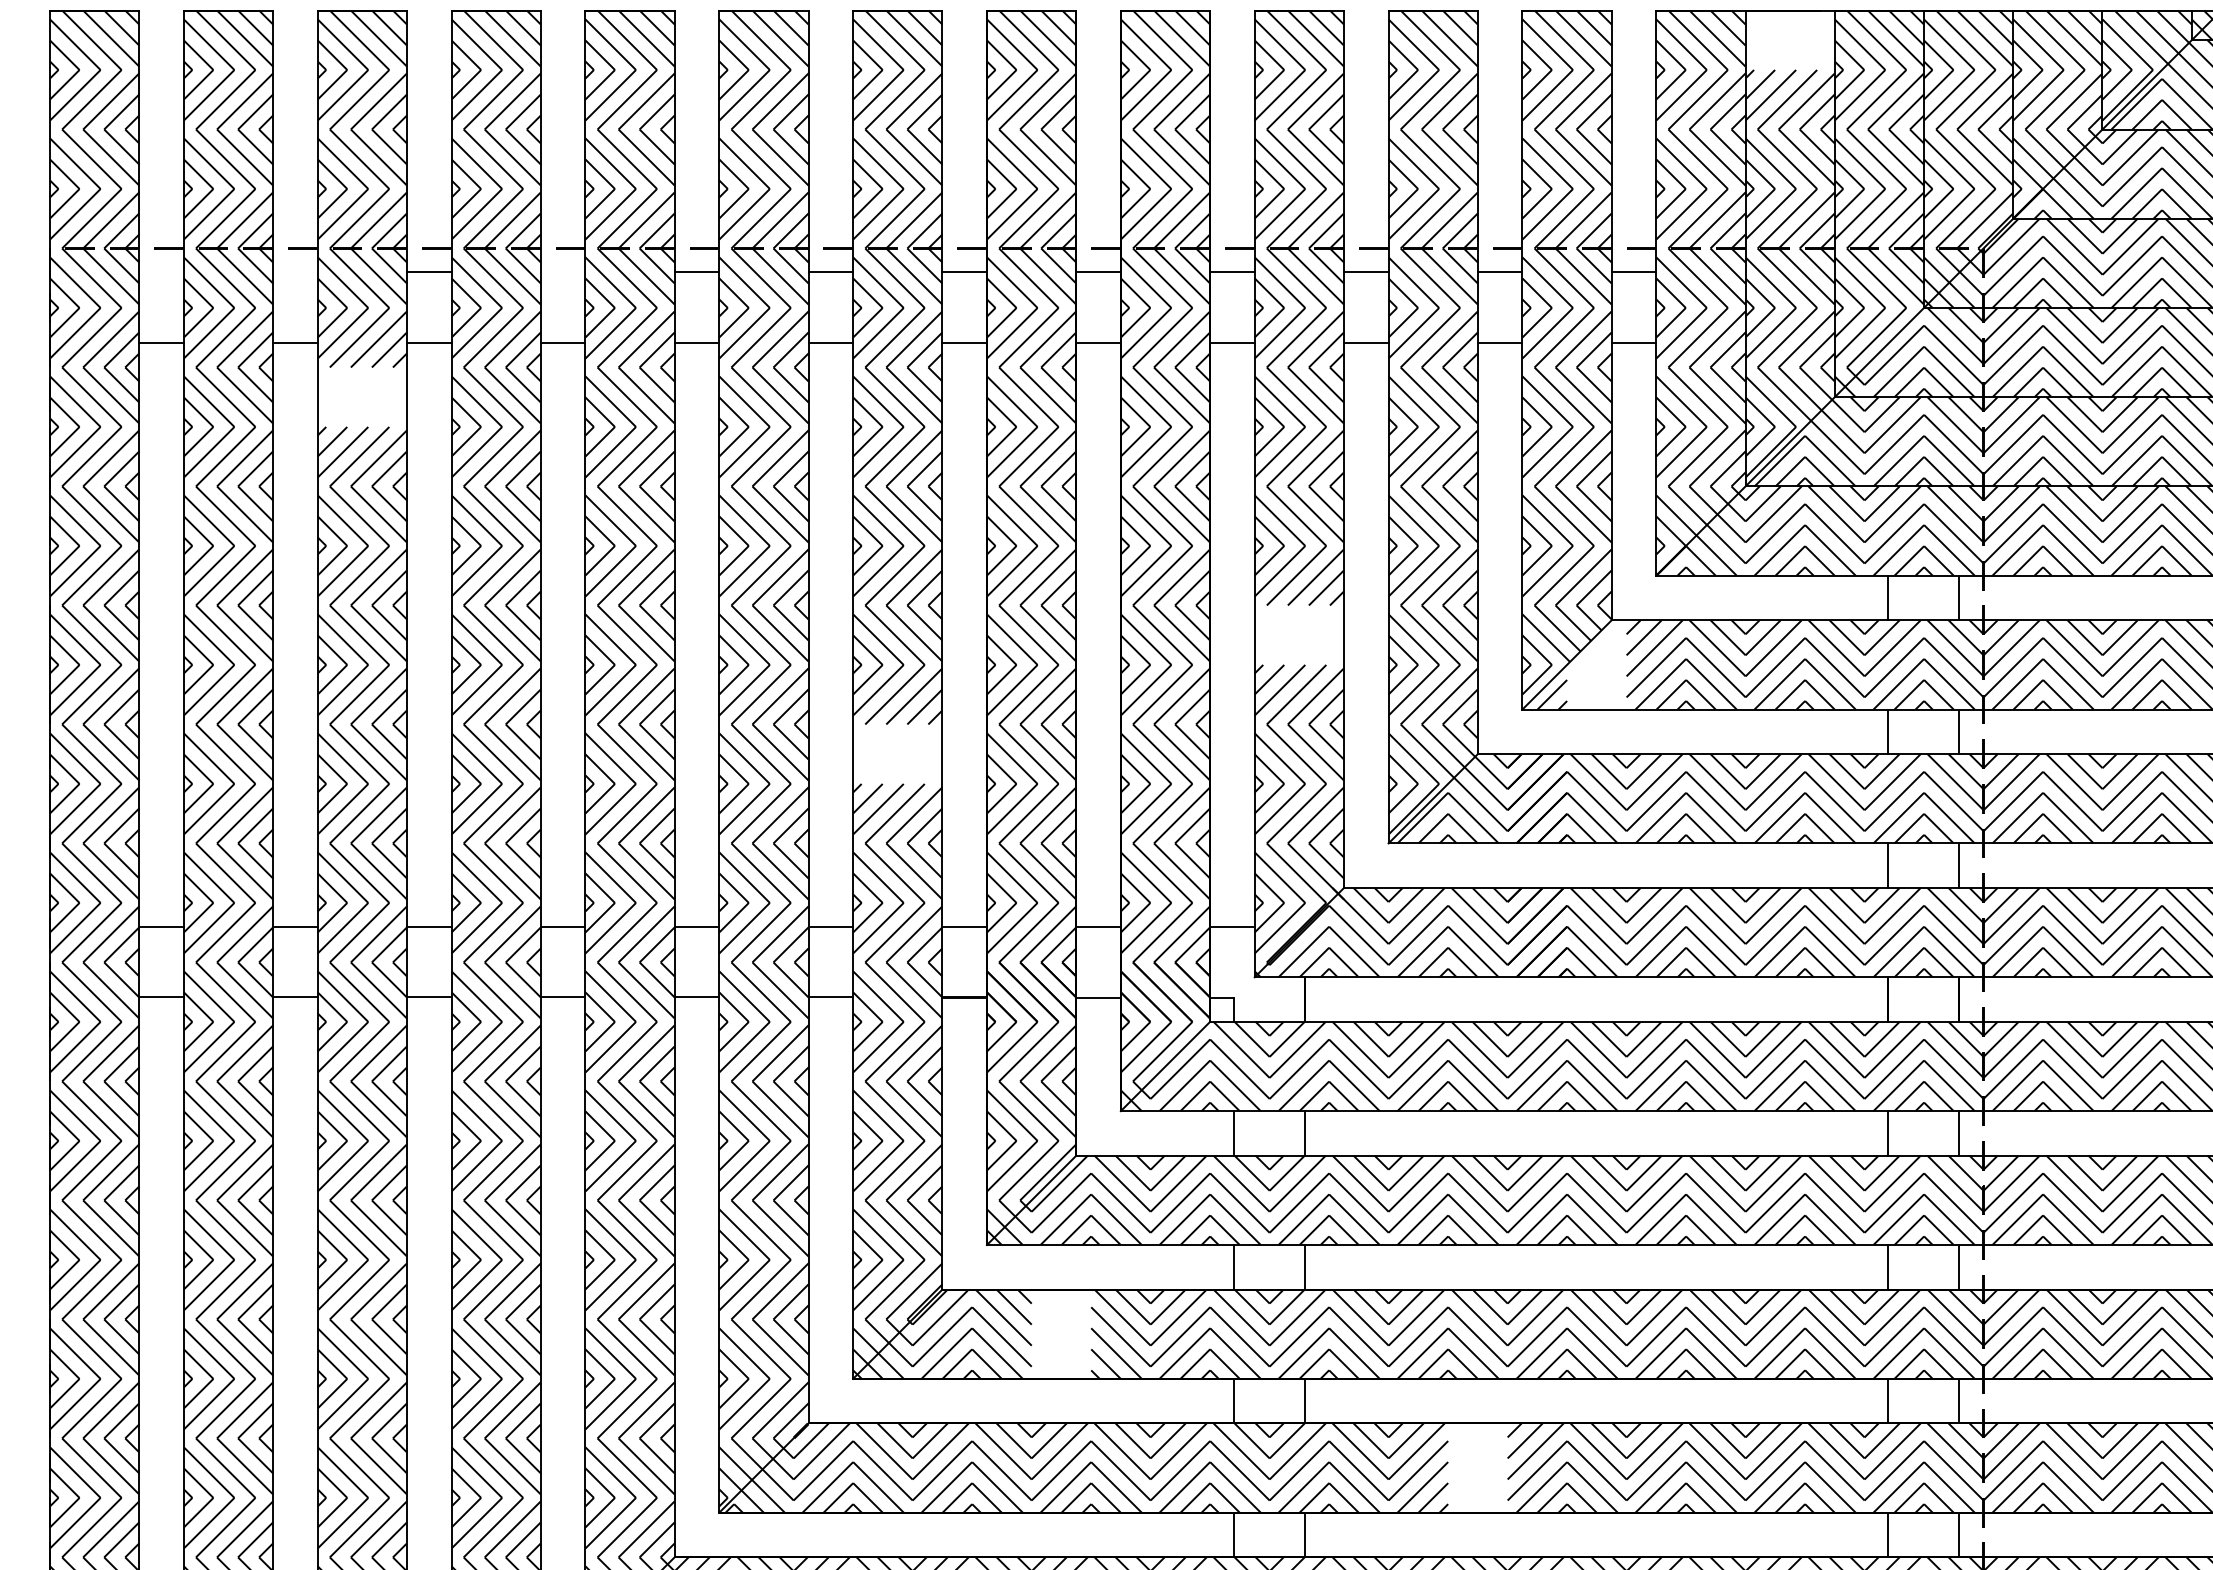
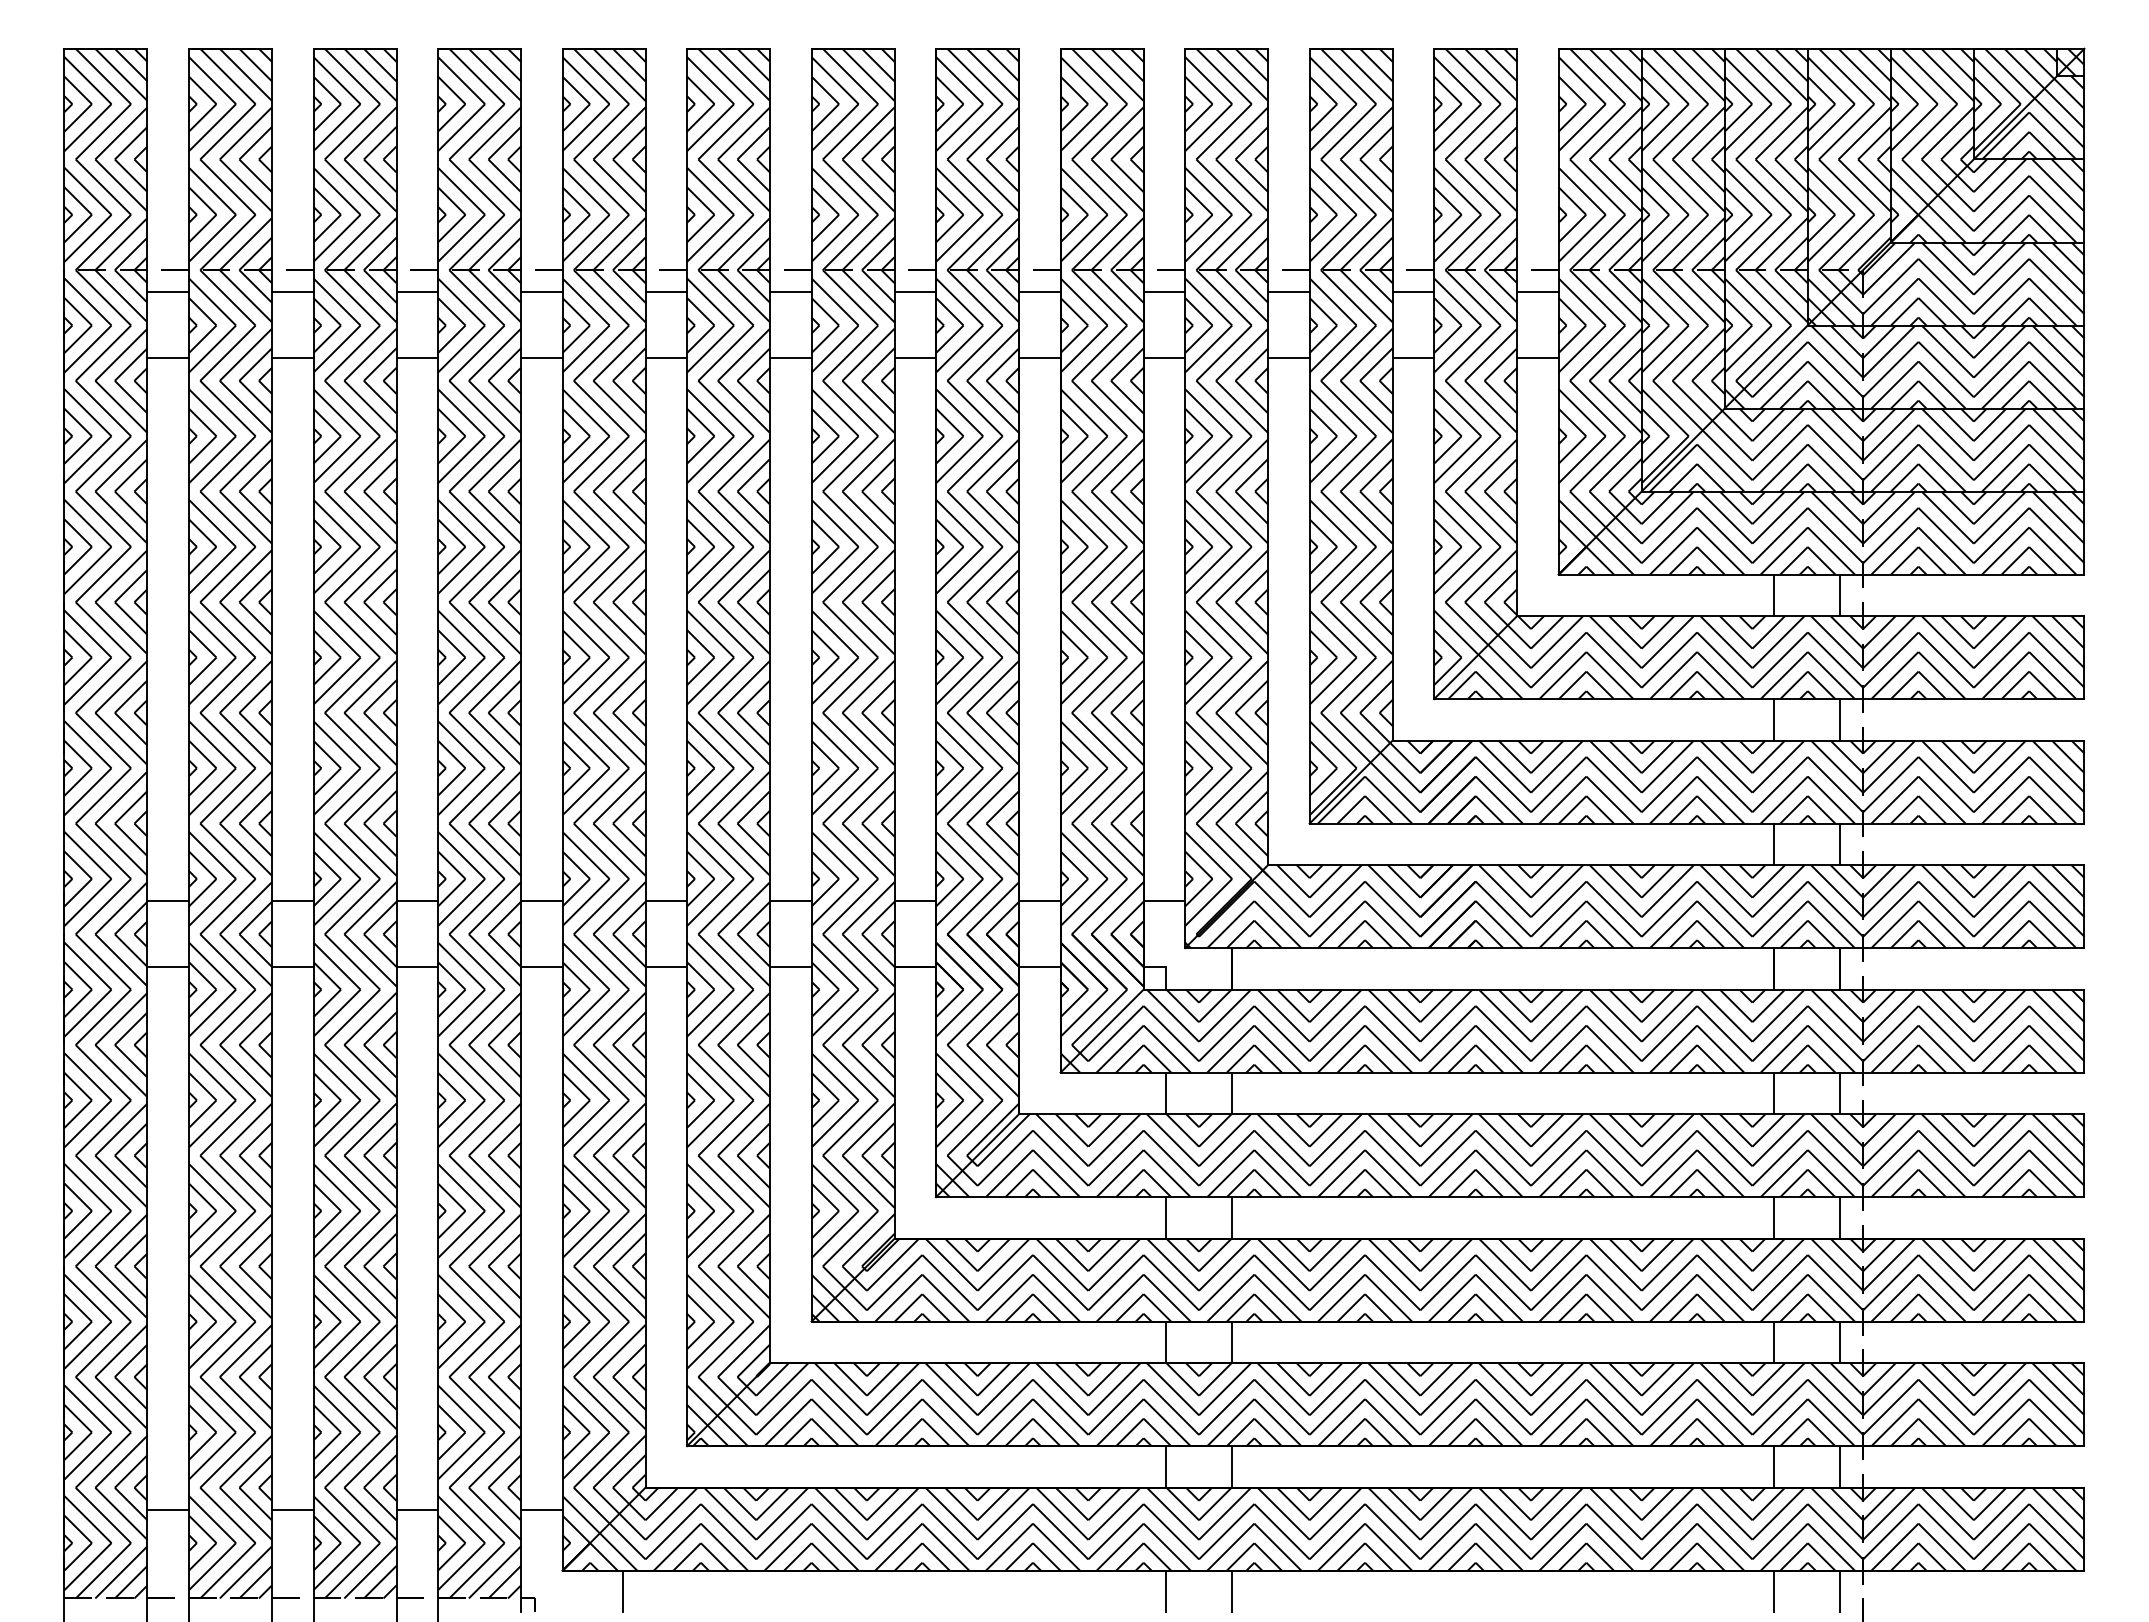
hatch: (1789, 40) -> (1682, 76), added
line: (160, 272) -> (167, 292), added
line: (295, 272) -> (292, 292), added
line: (562, 272) -> (541, 292), added
hatch: (361, 397) -> (354, 408), added
hatch: (1299, 634) -> (1226, 629), added
hatch: (1596, 664) -> (1503, 657), added
hatch: (897, 754) -> (852, 740), added
hatch: (1061, 1333) -> (1005, 1279), added
hatch: (1477, 1467) -> (1392, 1404), added

